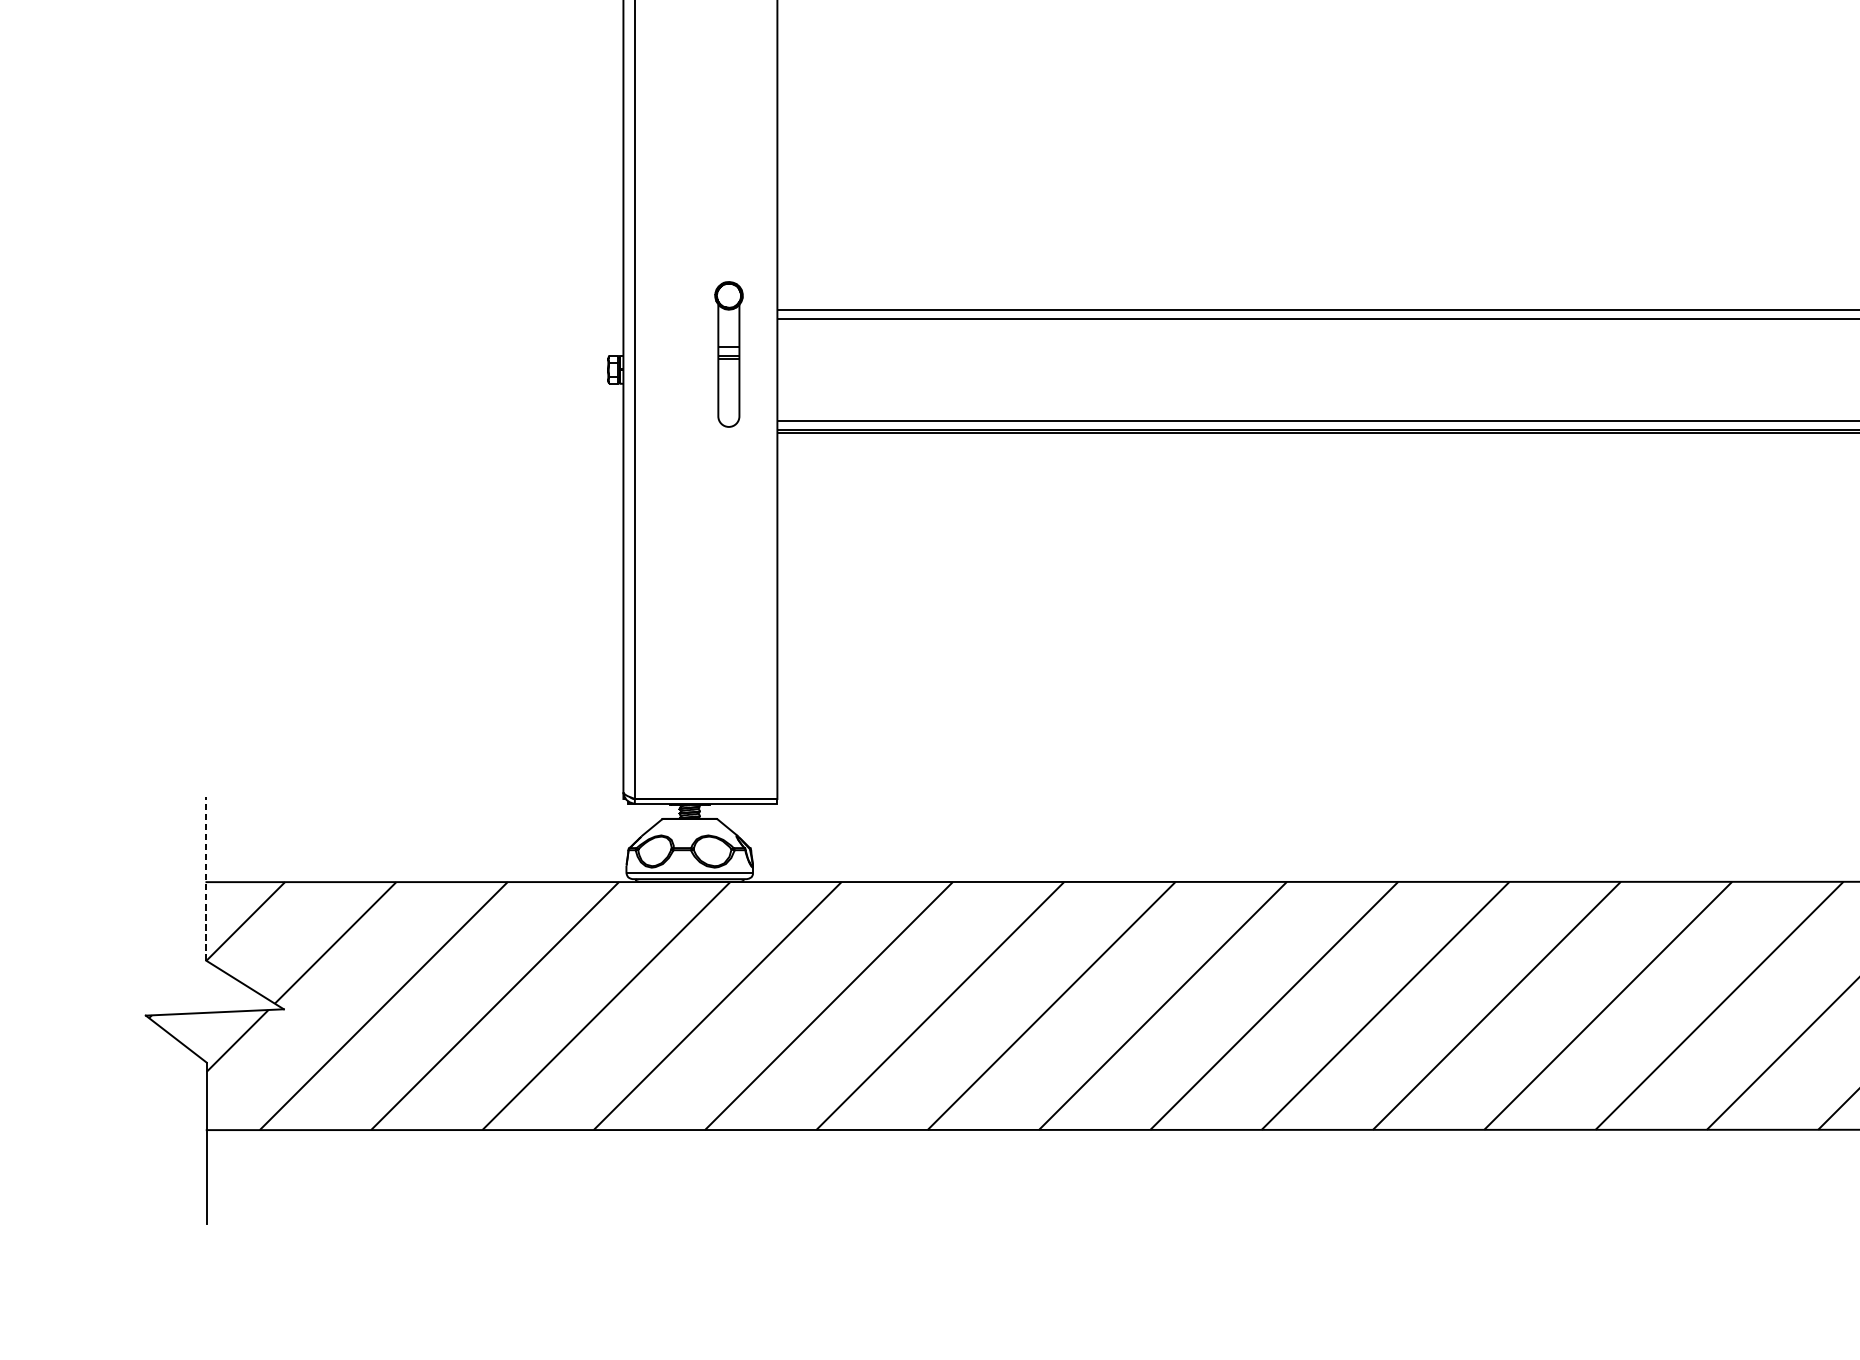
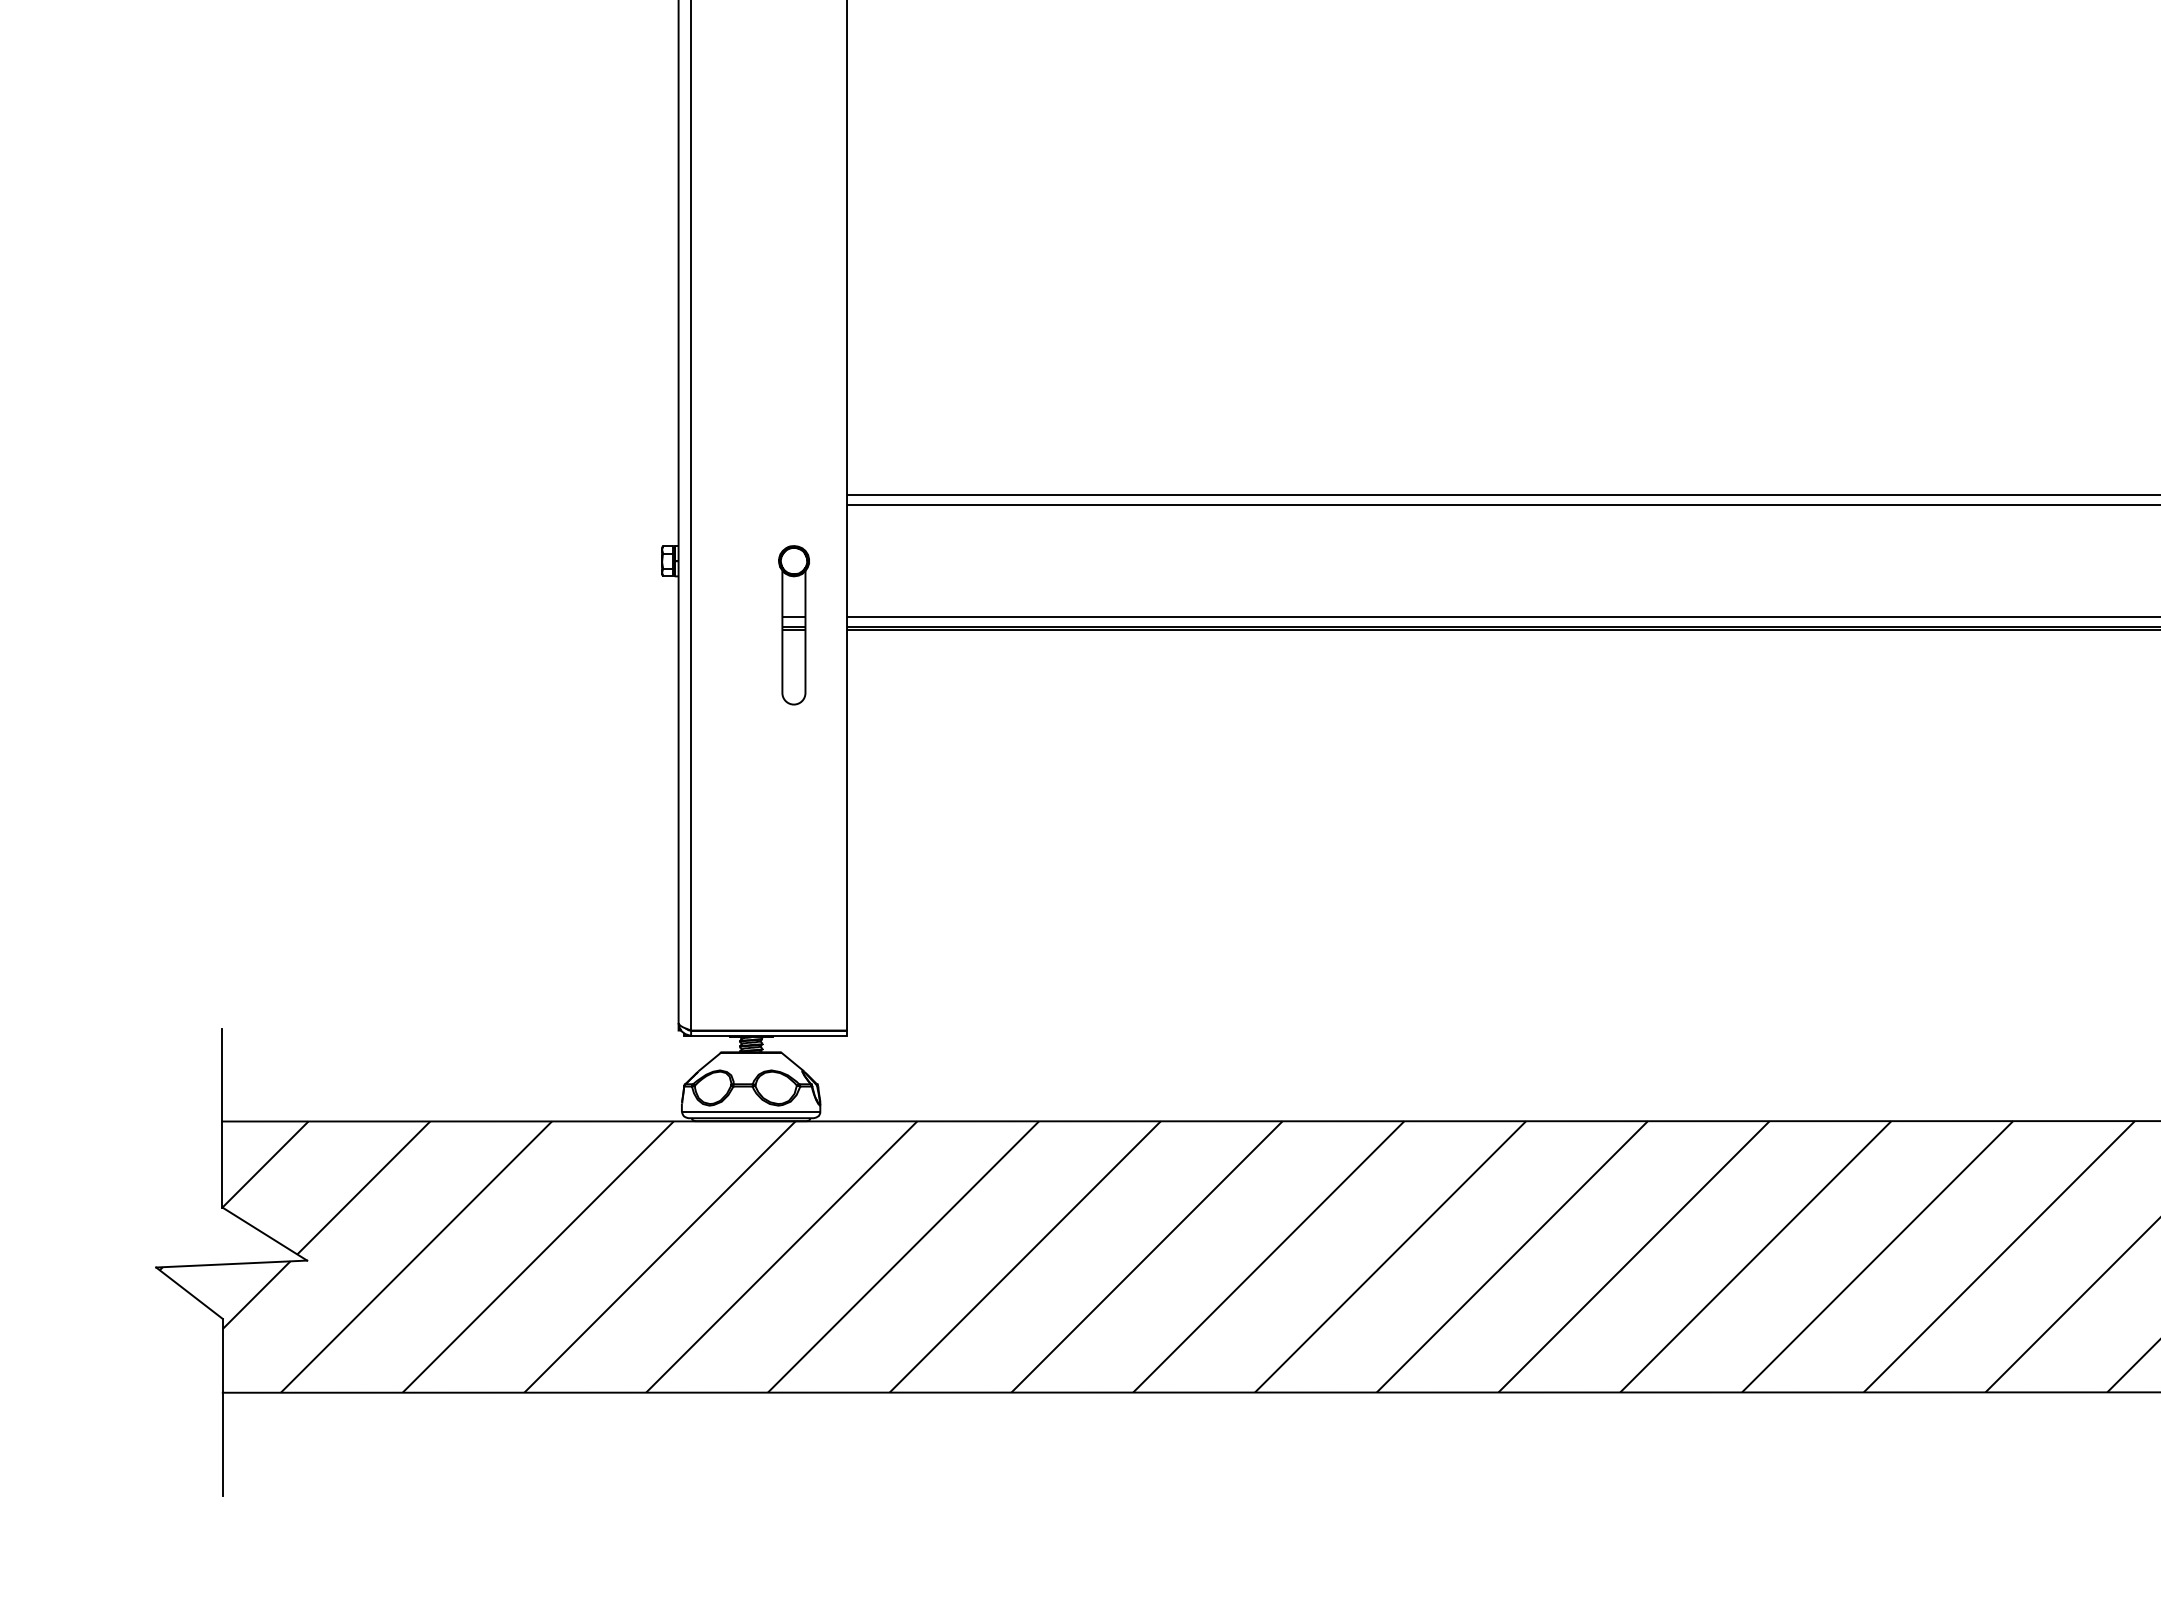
part: (728, 354) -> (793, 625), moved
line: (206, 878) -> (222, 1117), dashed -> solid

